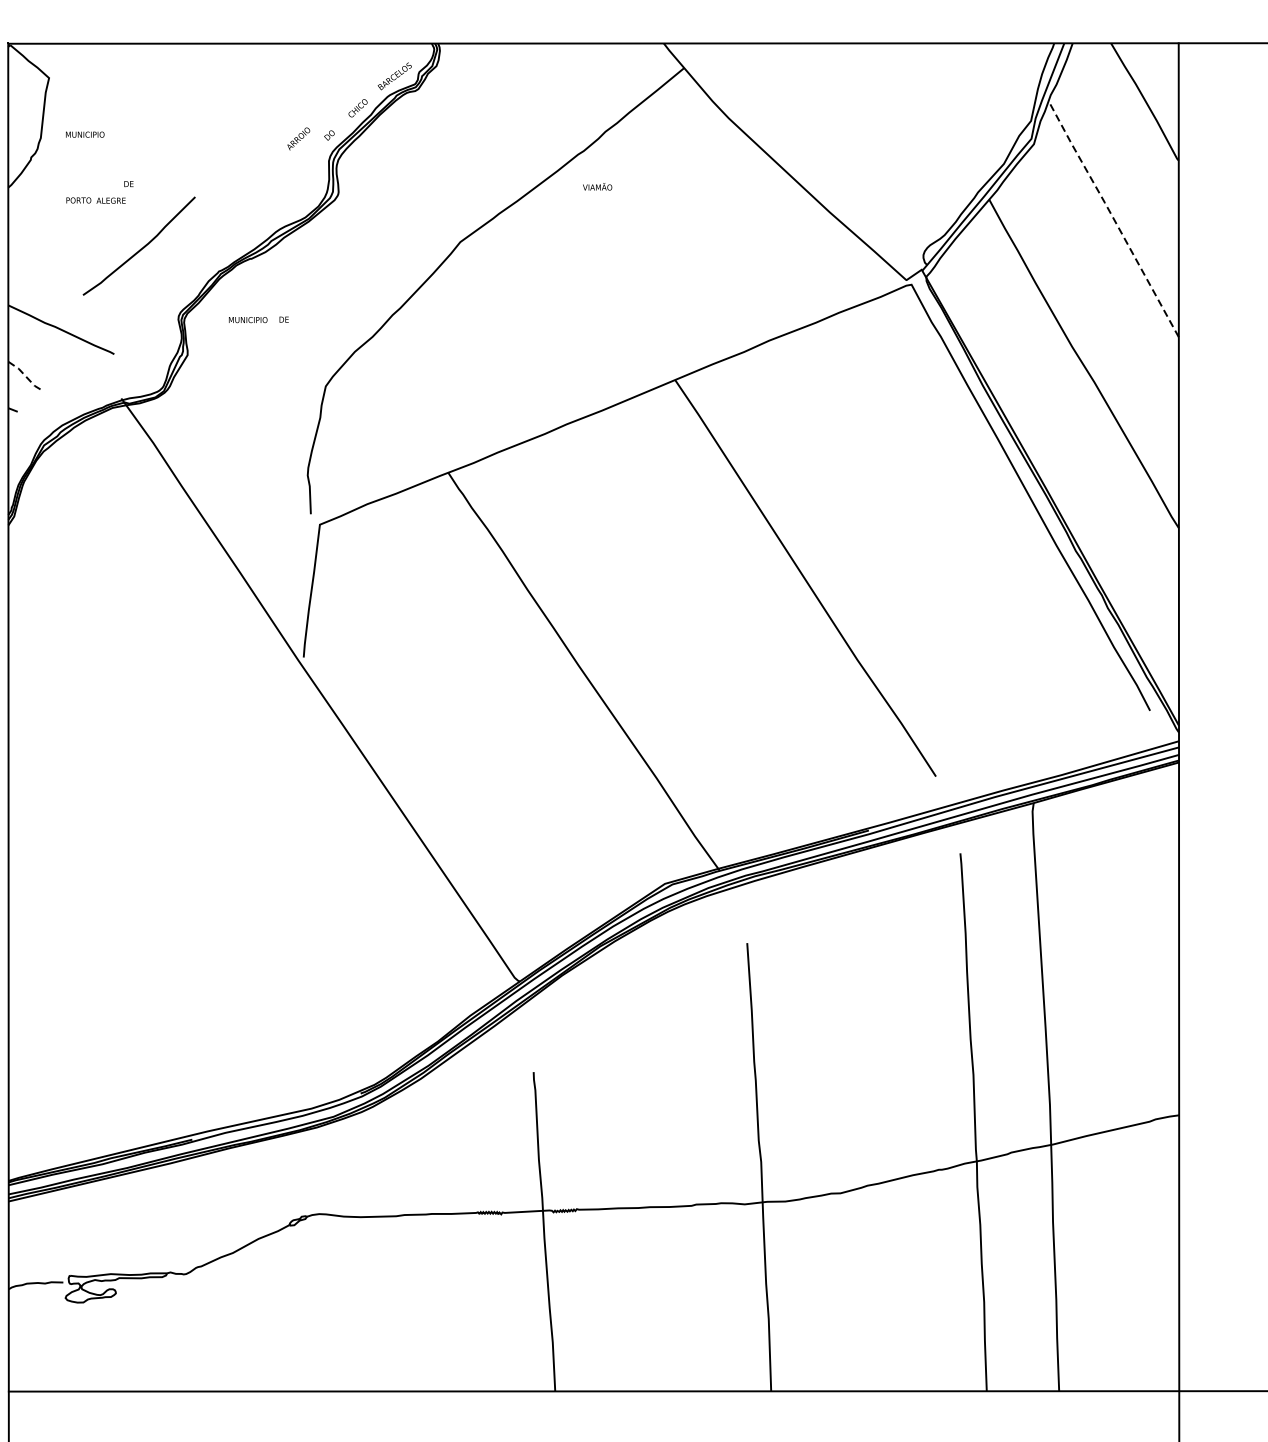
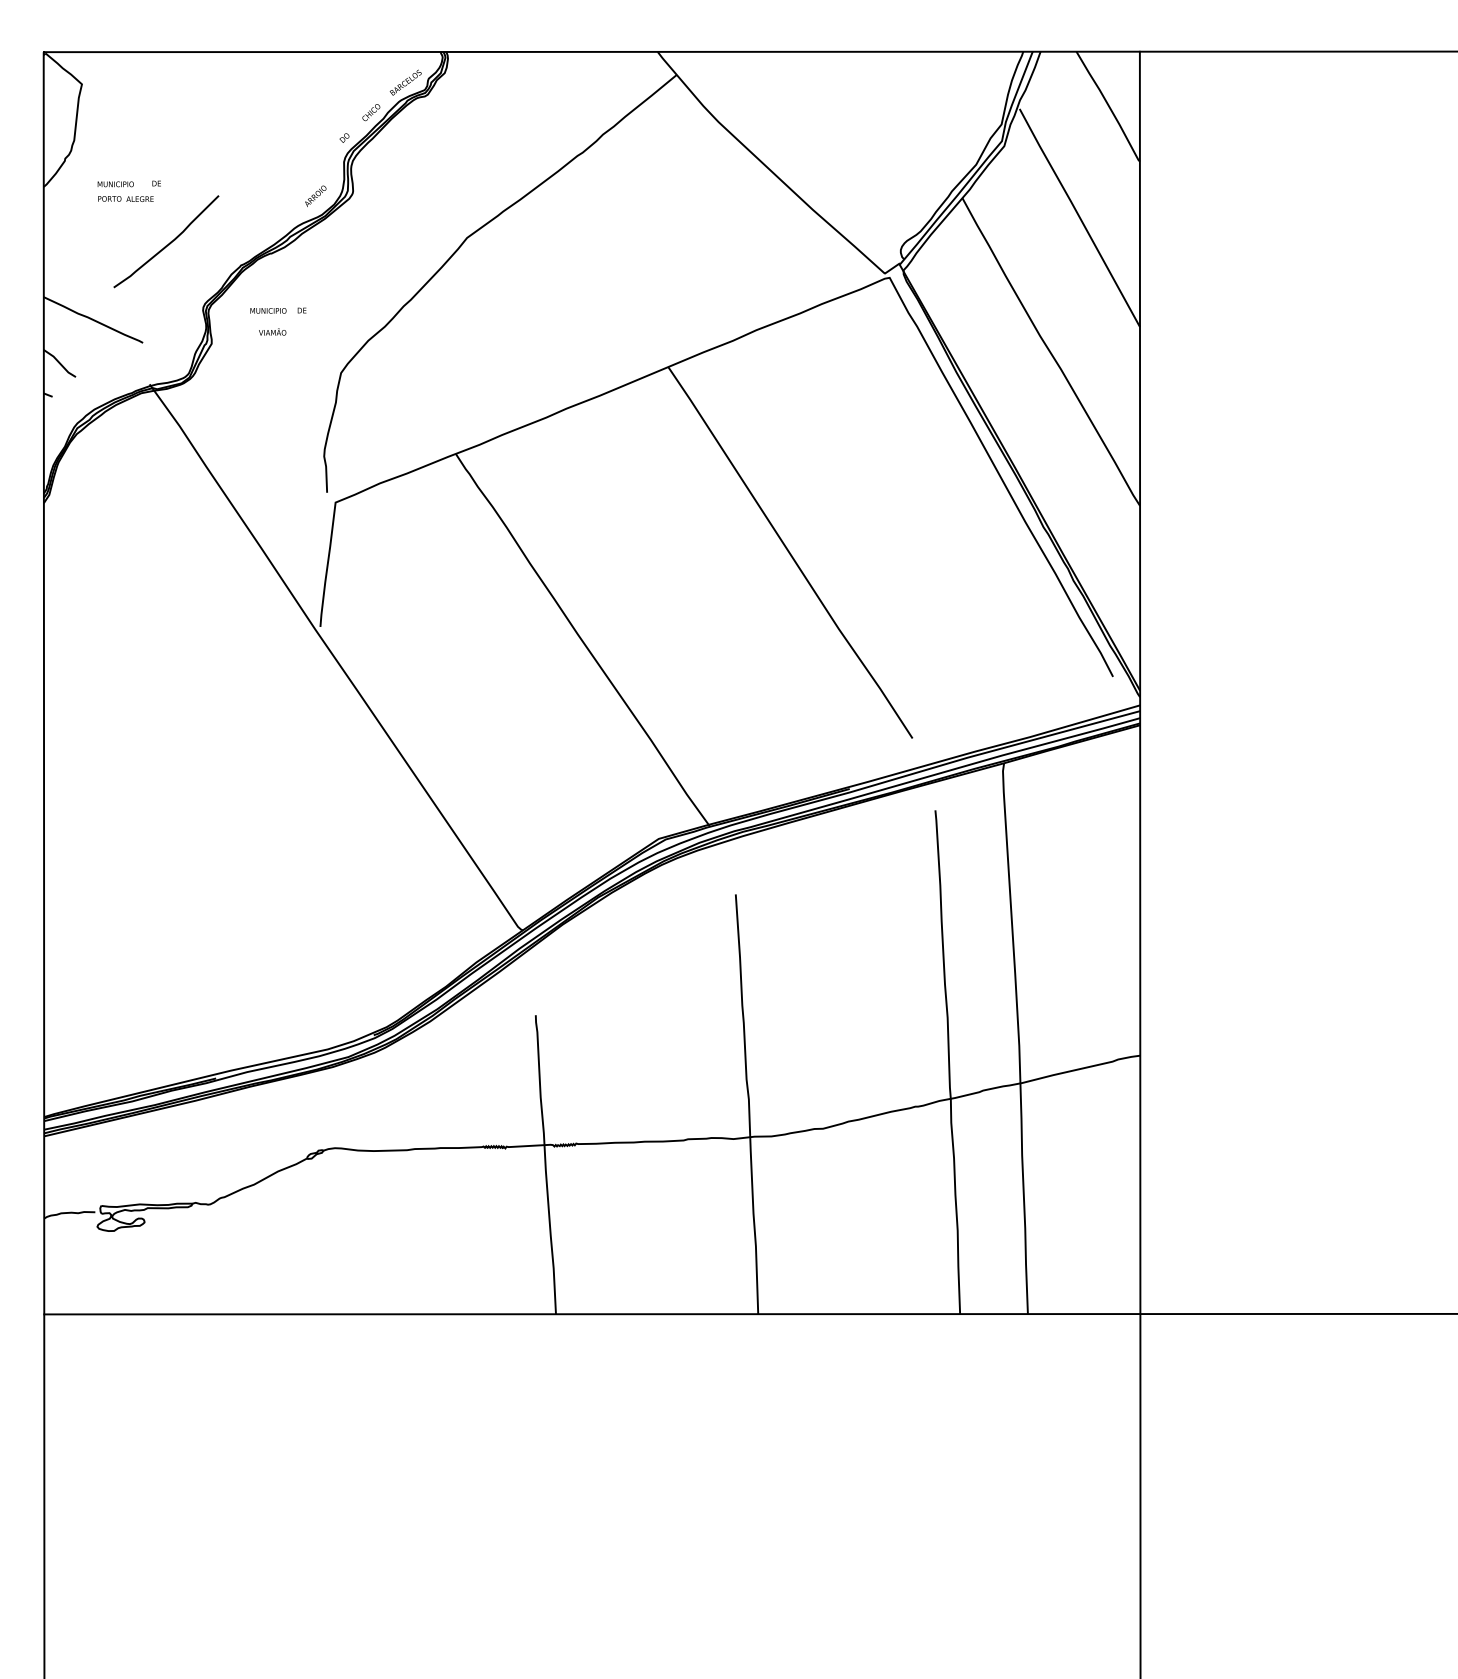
text: (84, 134) -> (115, 184), moved
text: (298, 138) -> (315, 195), moved
text: (597, 186) -> (272, 331), moved
line: (1114, 219) -> (1079, 216), dashed -> solid
line: (26, 376) -> (60, 363), dashed -> solid

